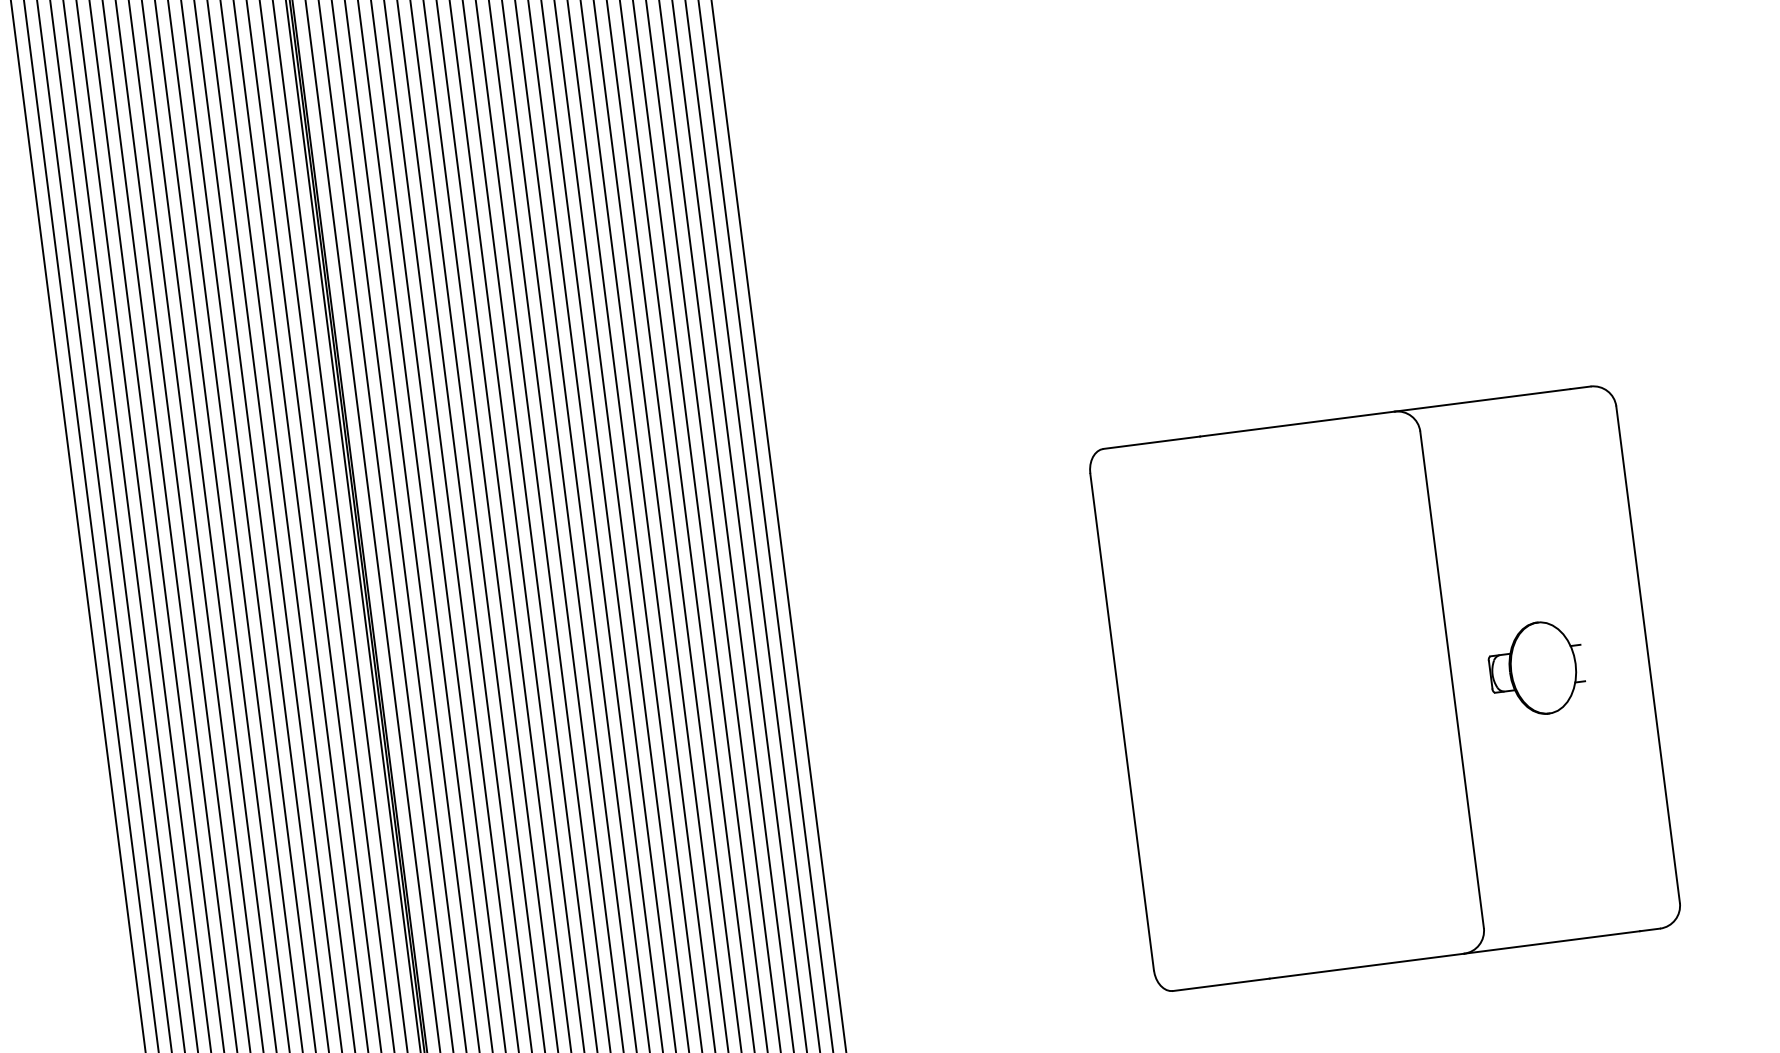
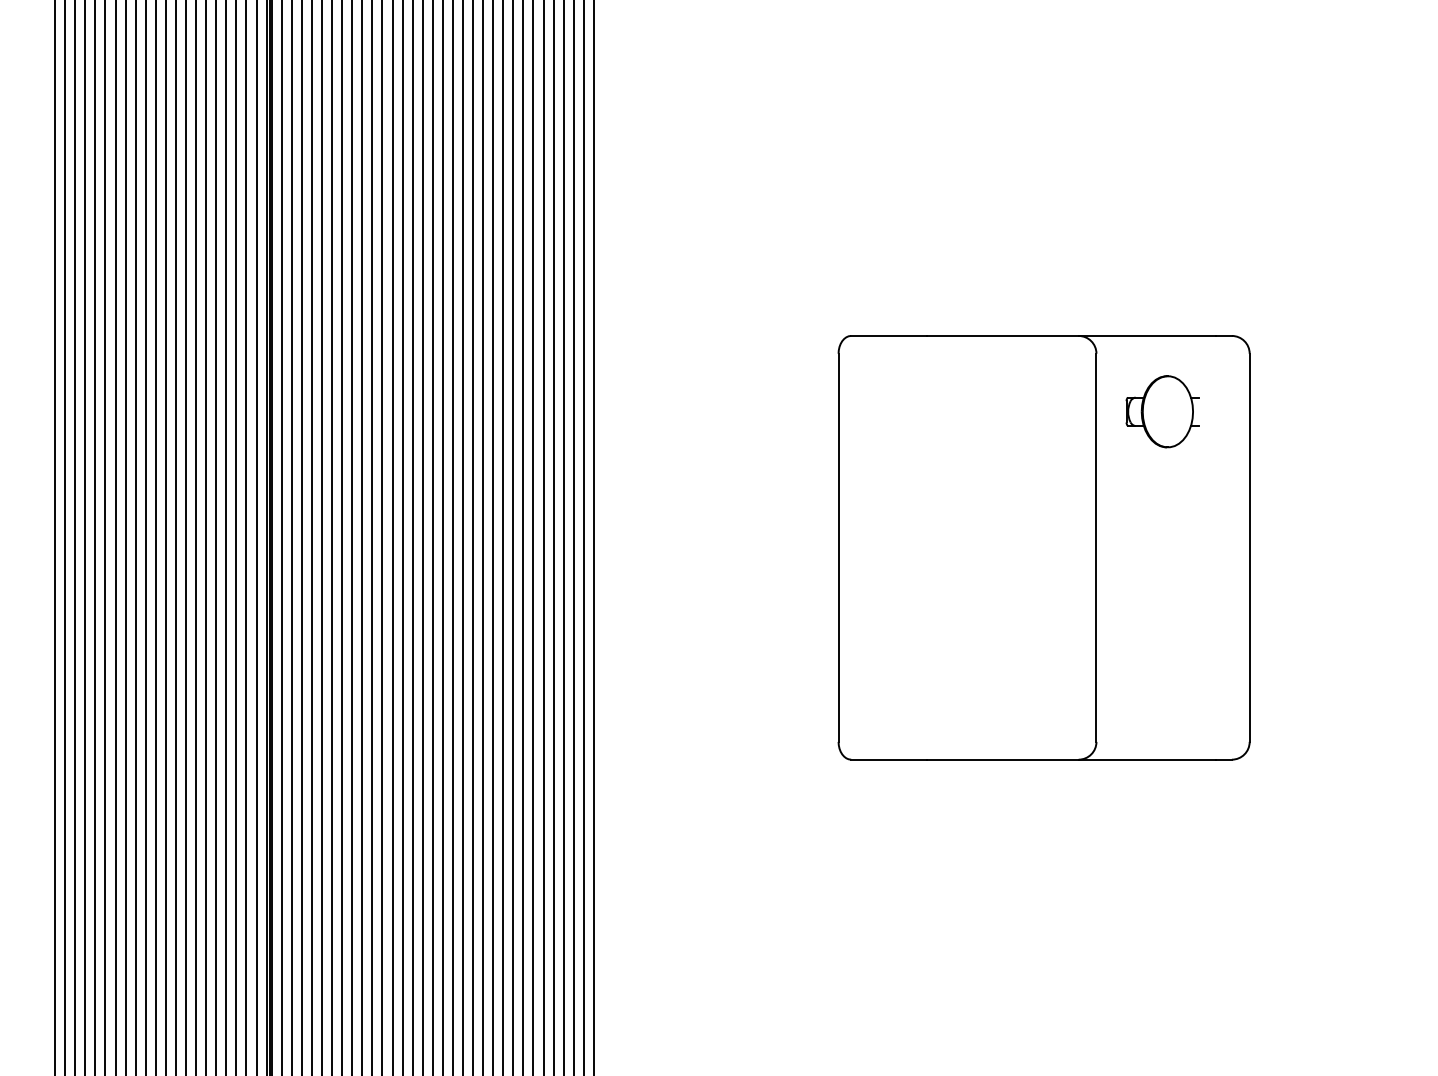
part: (1536, 668) -> (1162, 411), moved

